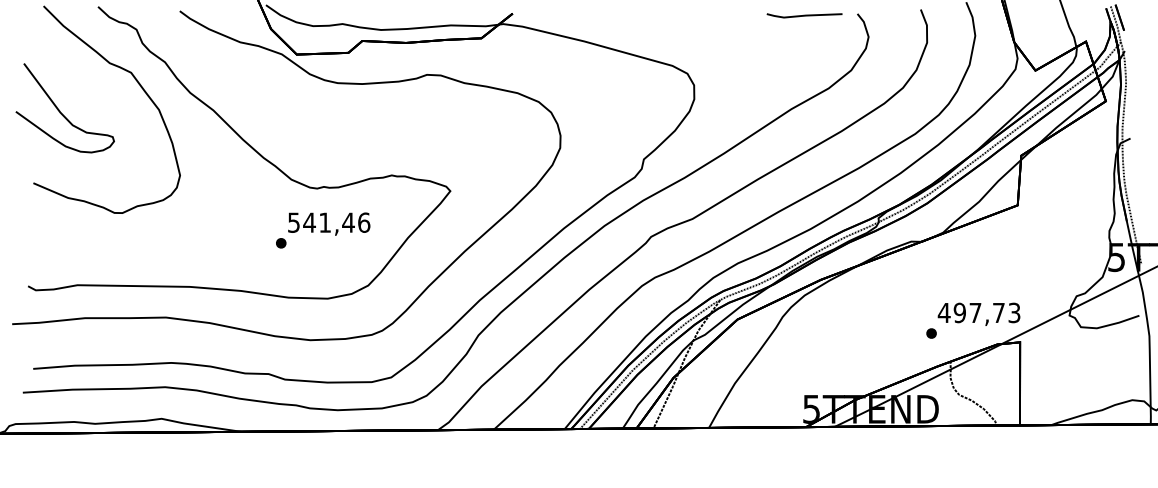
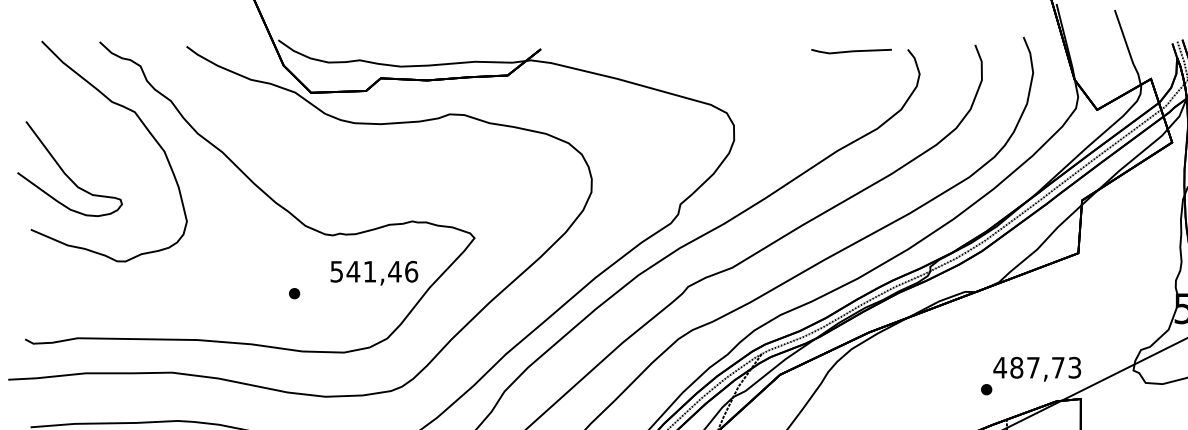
part: (64, 108) -> (69, 169), moved
text: (329, 223) -> (374, 272), moved
text: (959, 313) -> (1016, 368), 497,73 -> 487,73

